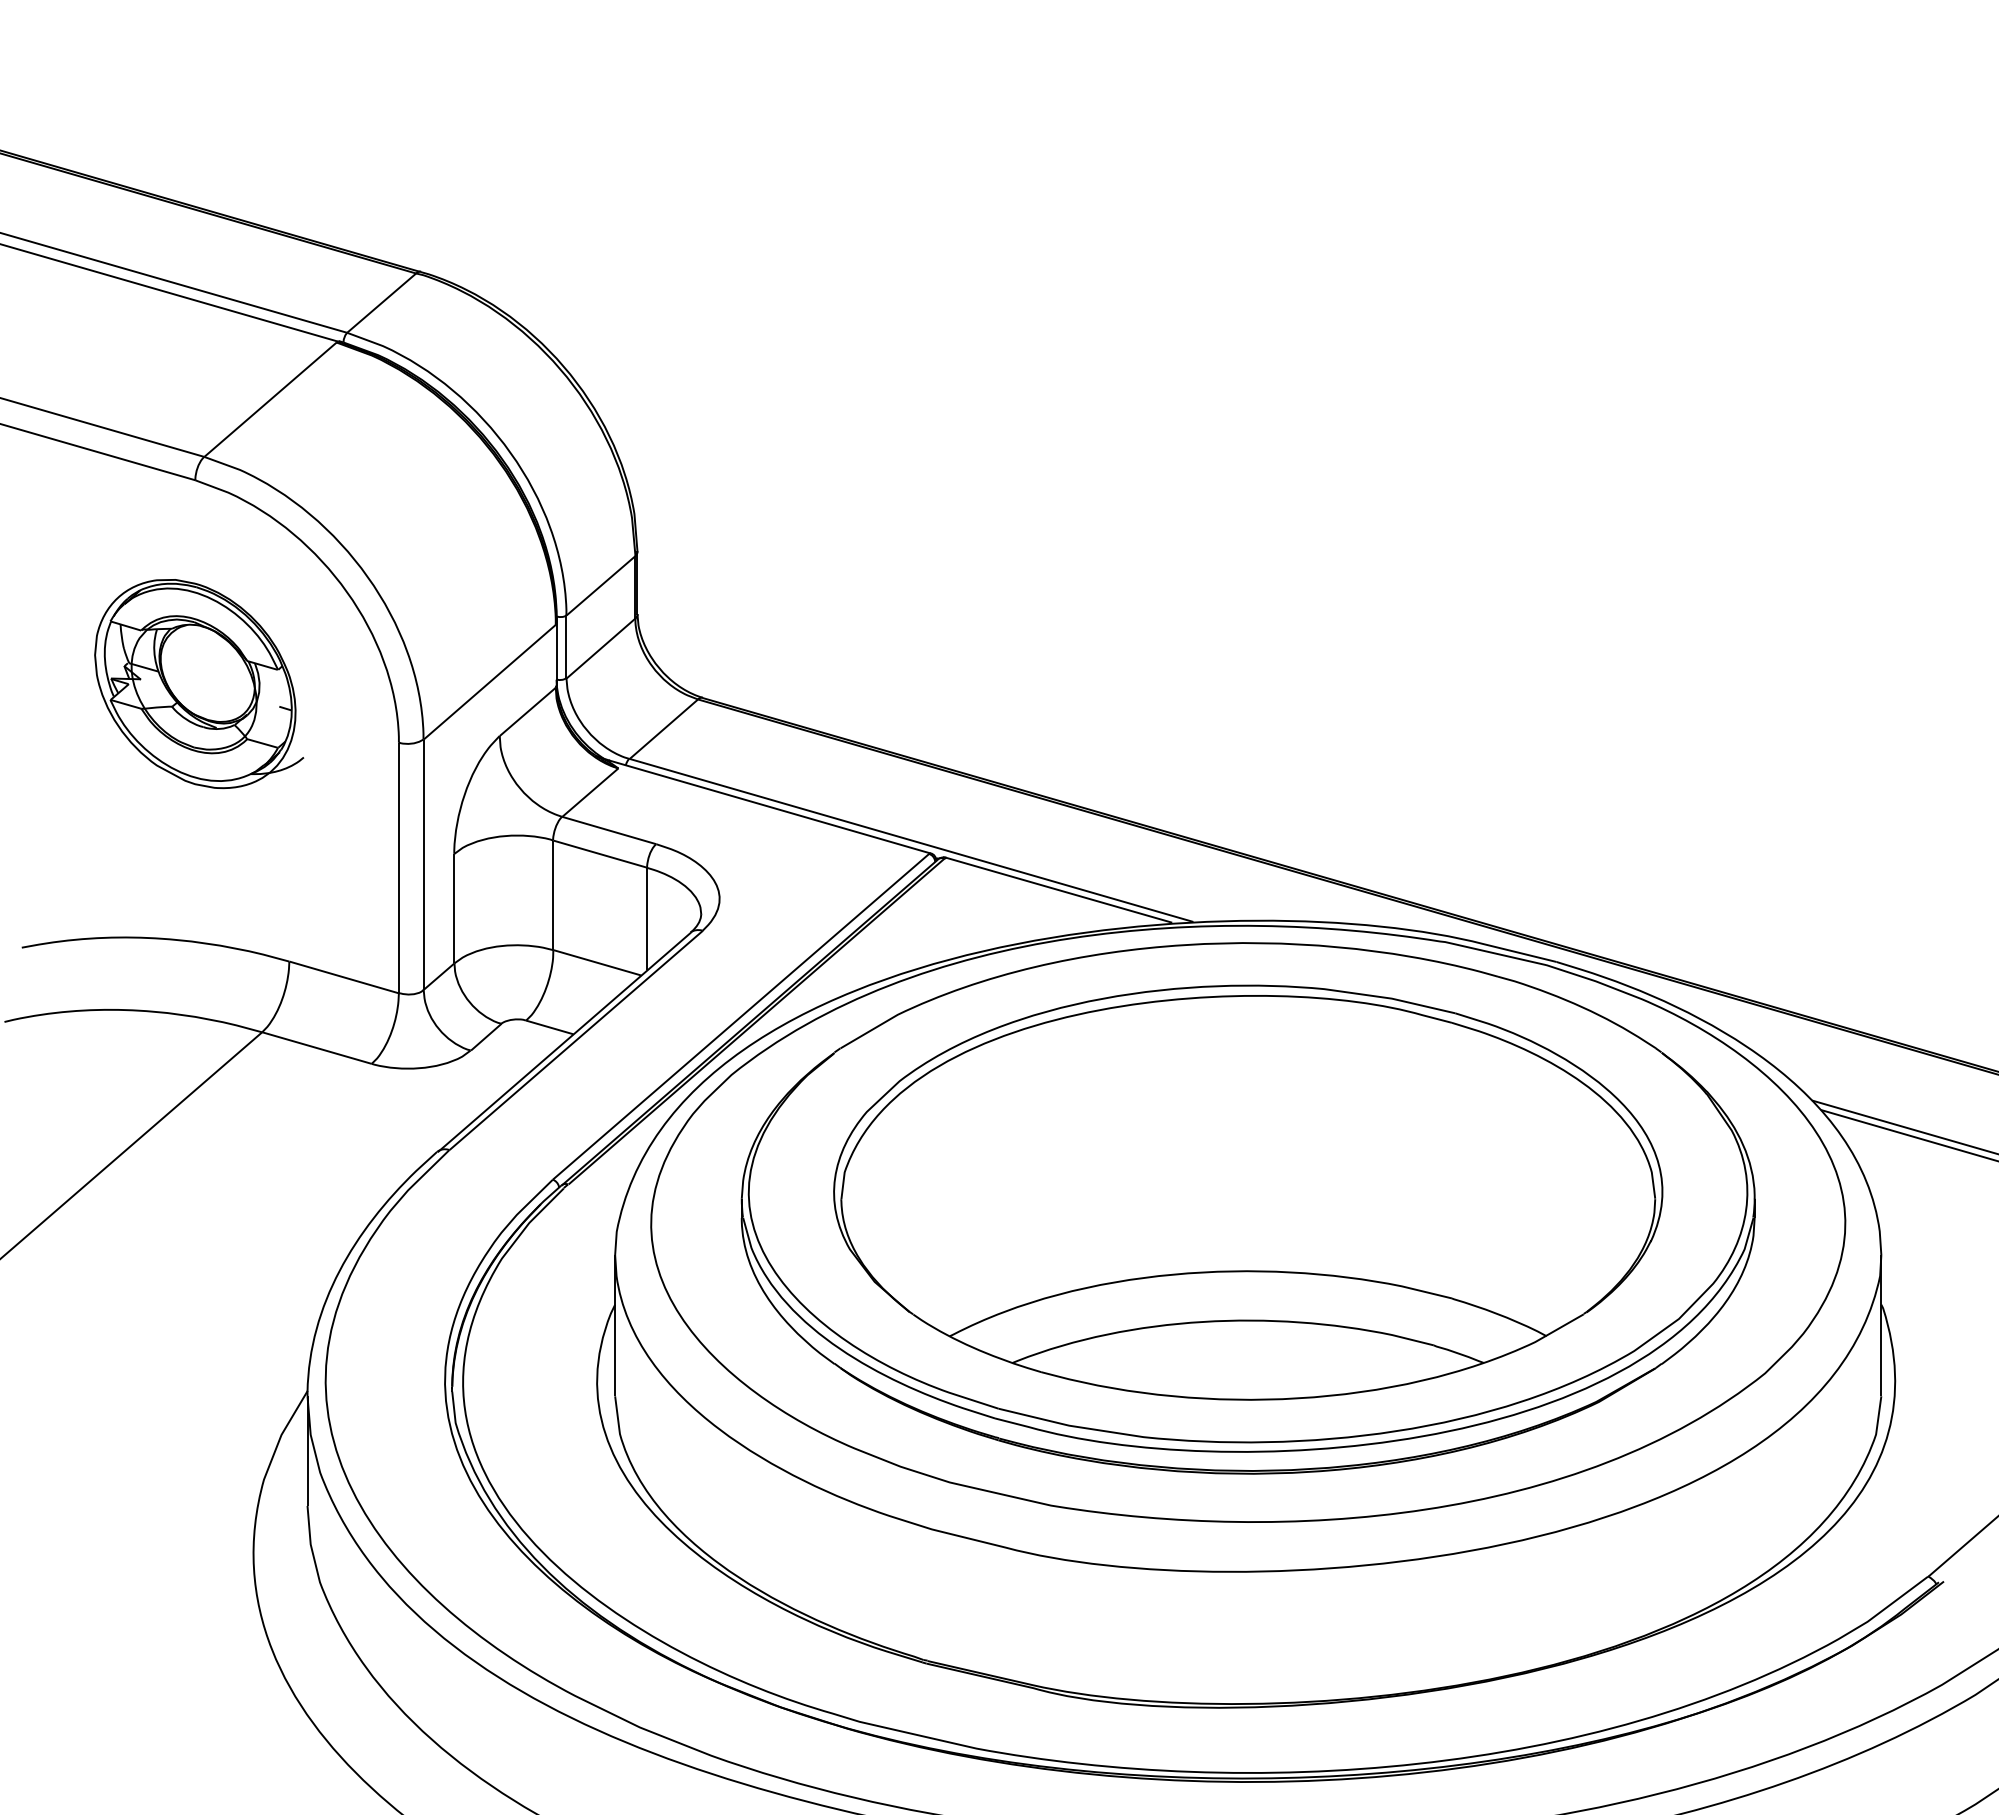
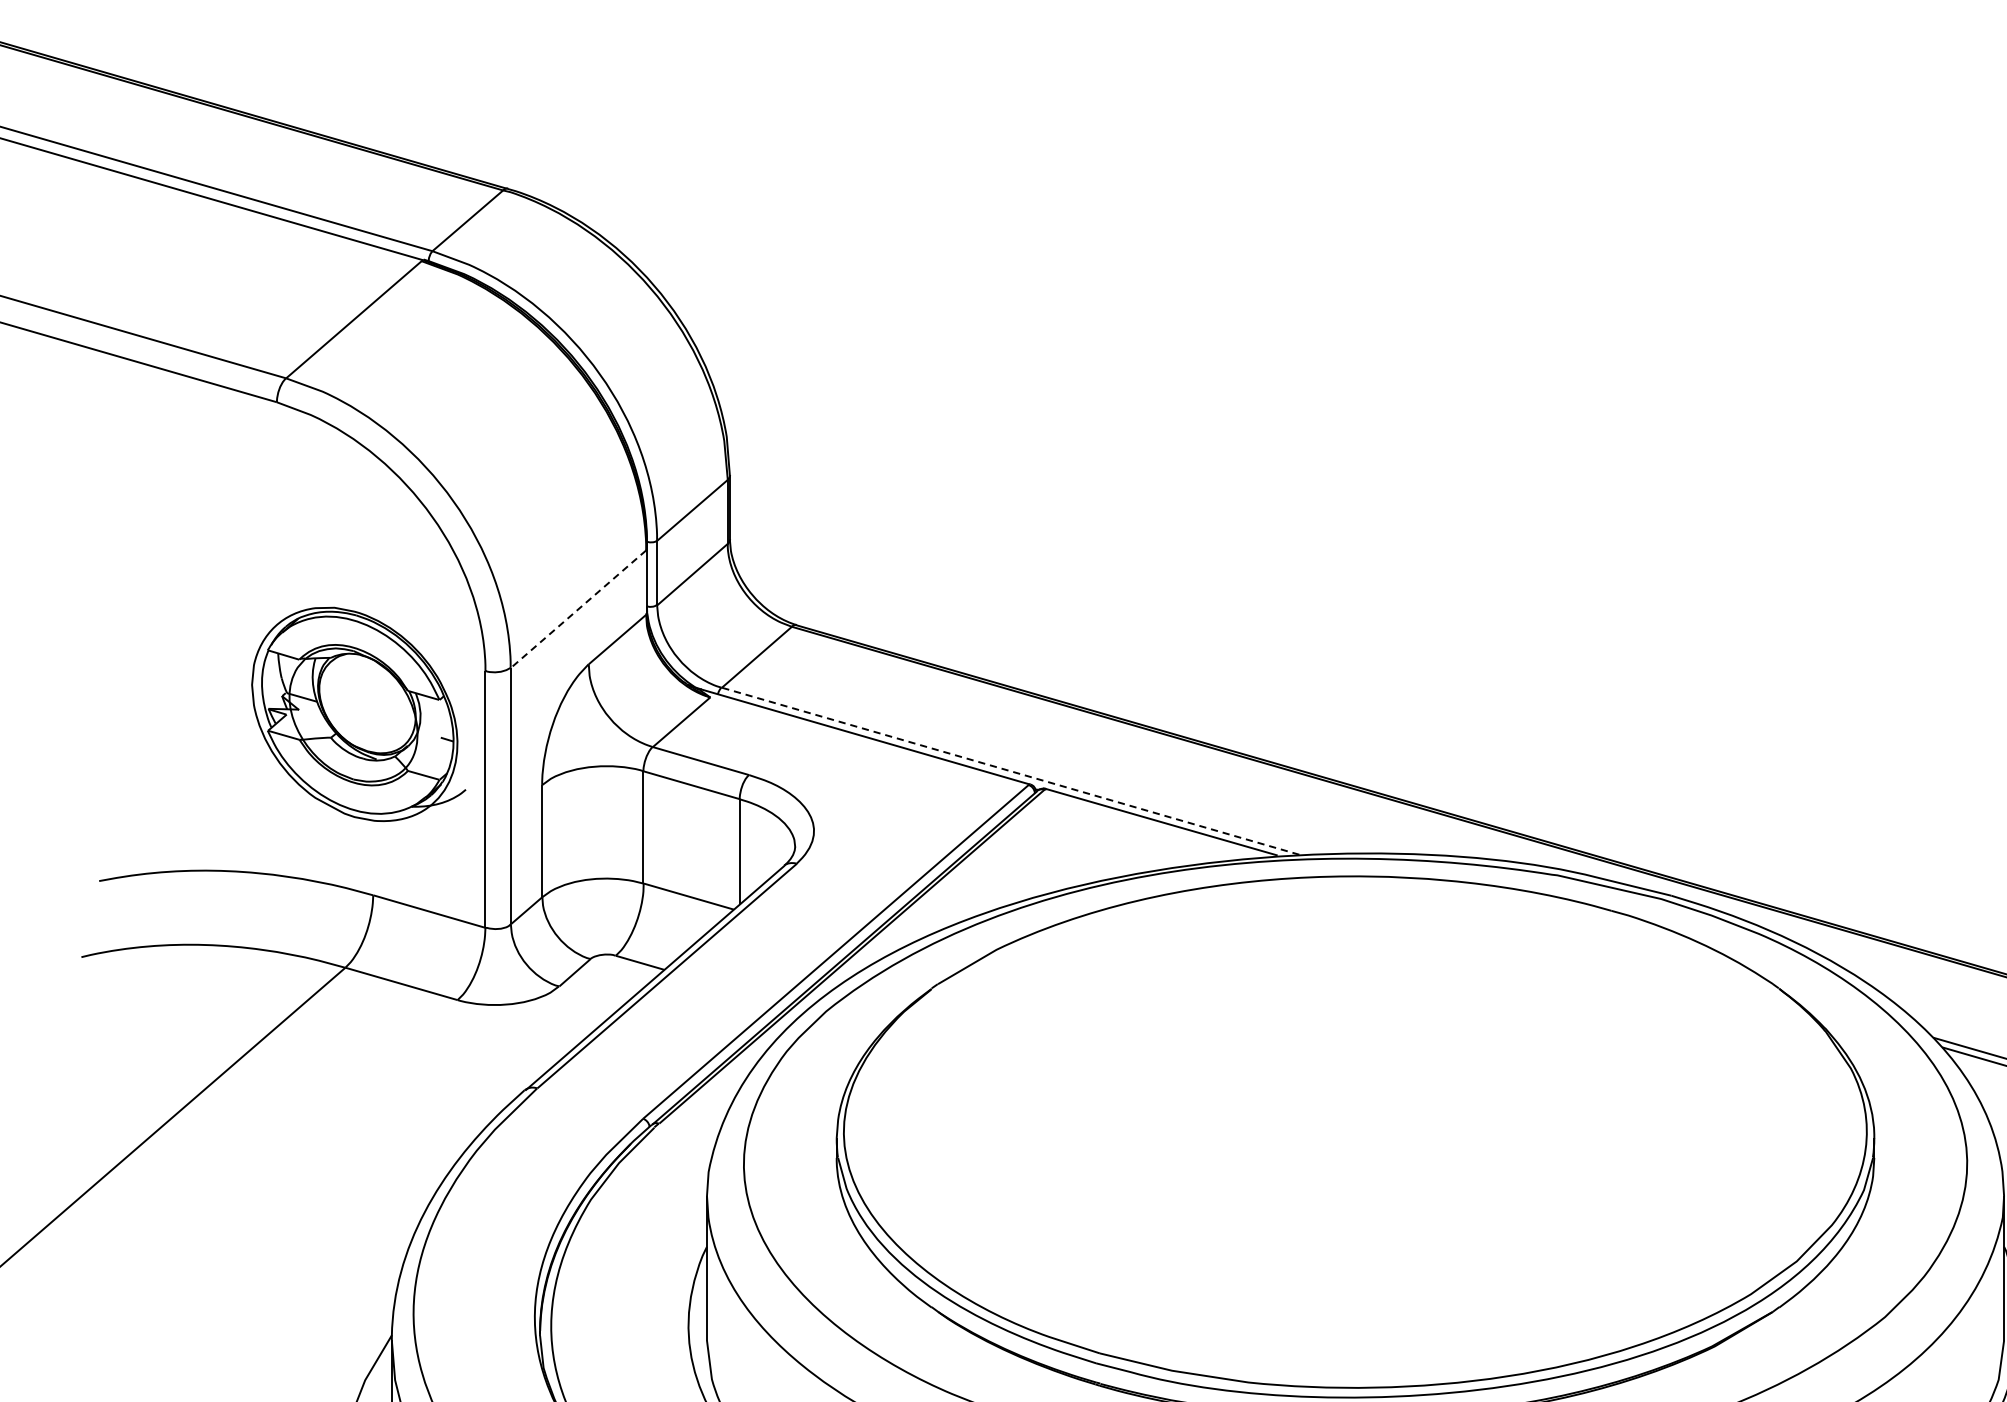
line: (489, 682) -> (578, 609), solid -> dashed
part: (199, 684) -> (359, 714), moved
line: (911, 840) -> (1010, 771), solid -> dashed
part: (1248, 1192) -> (1355, 1131), removed

